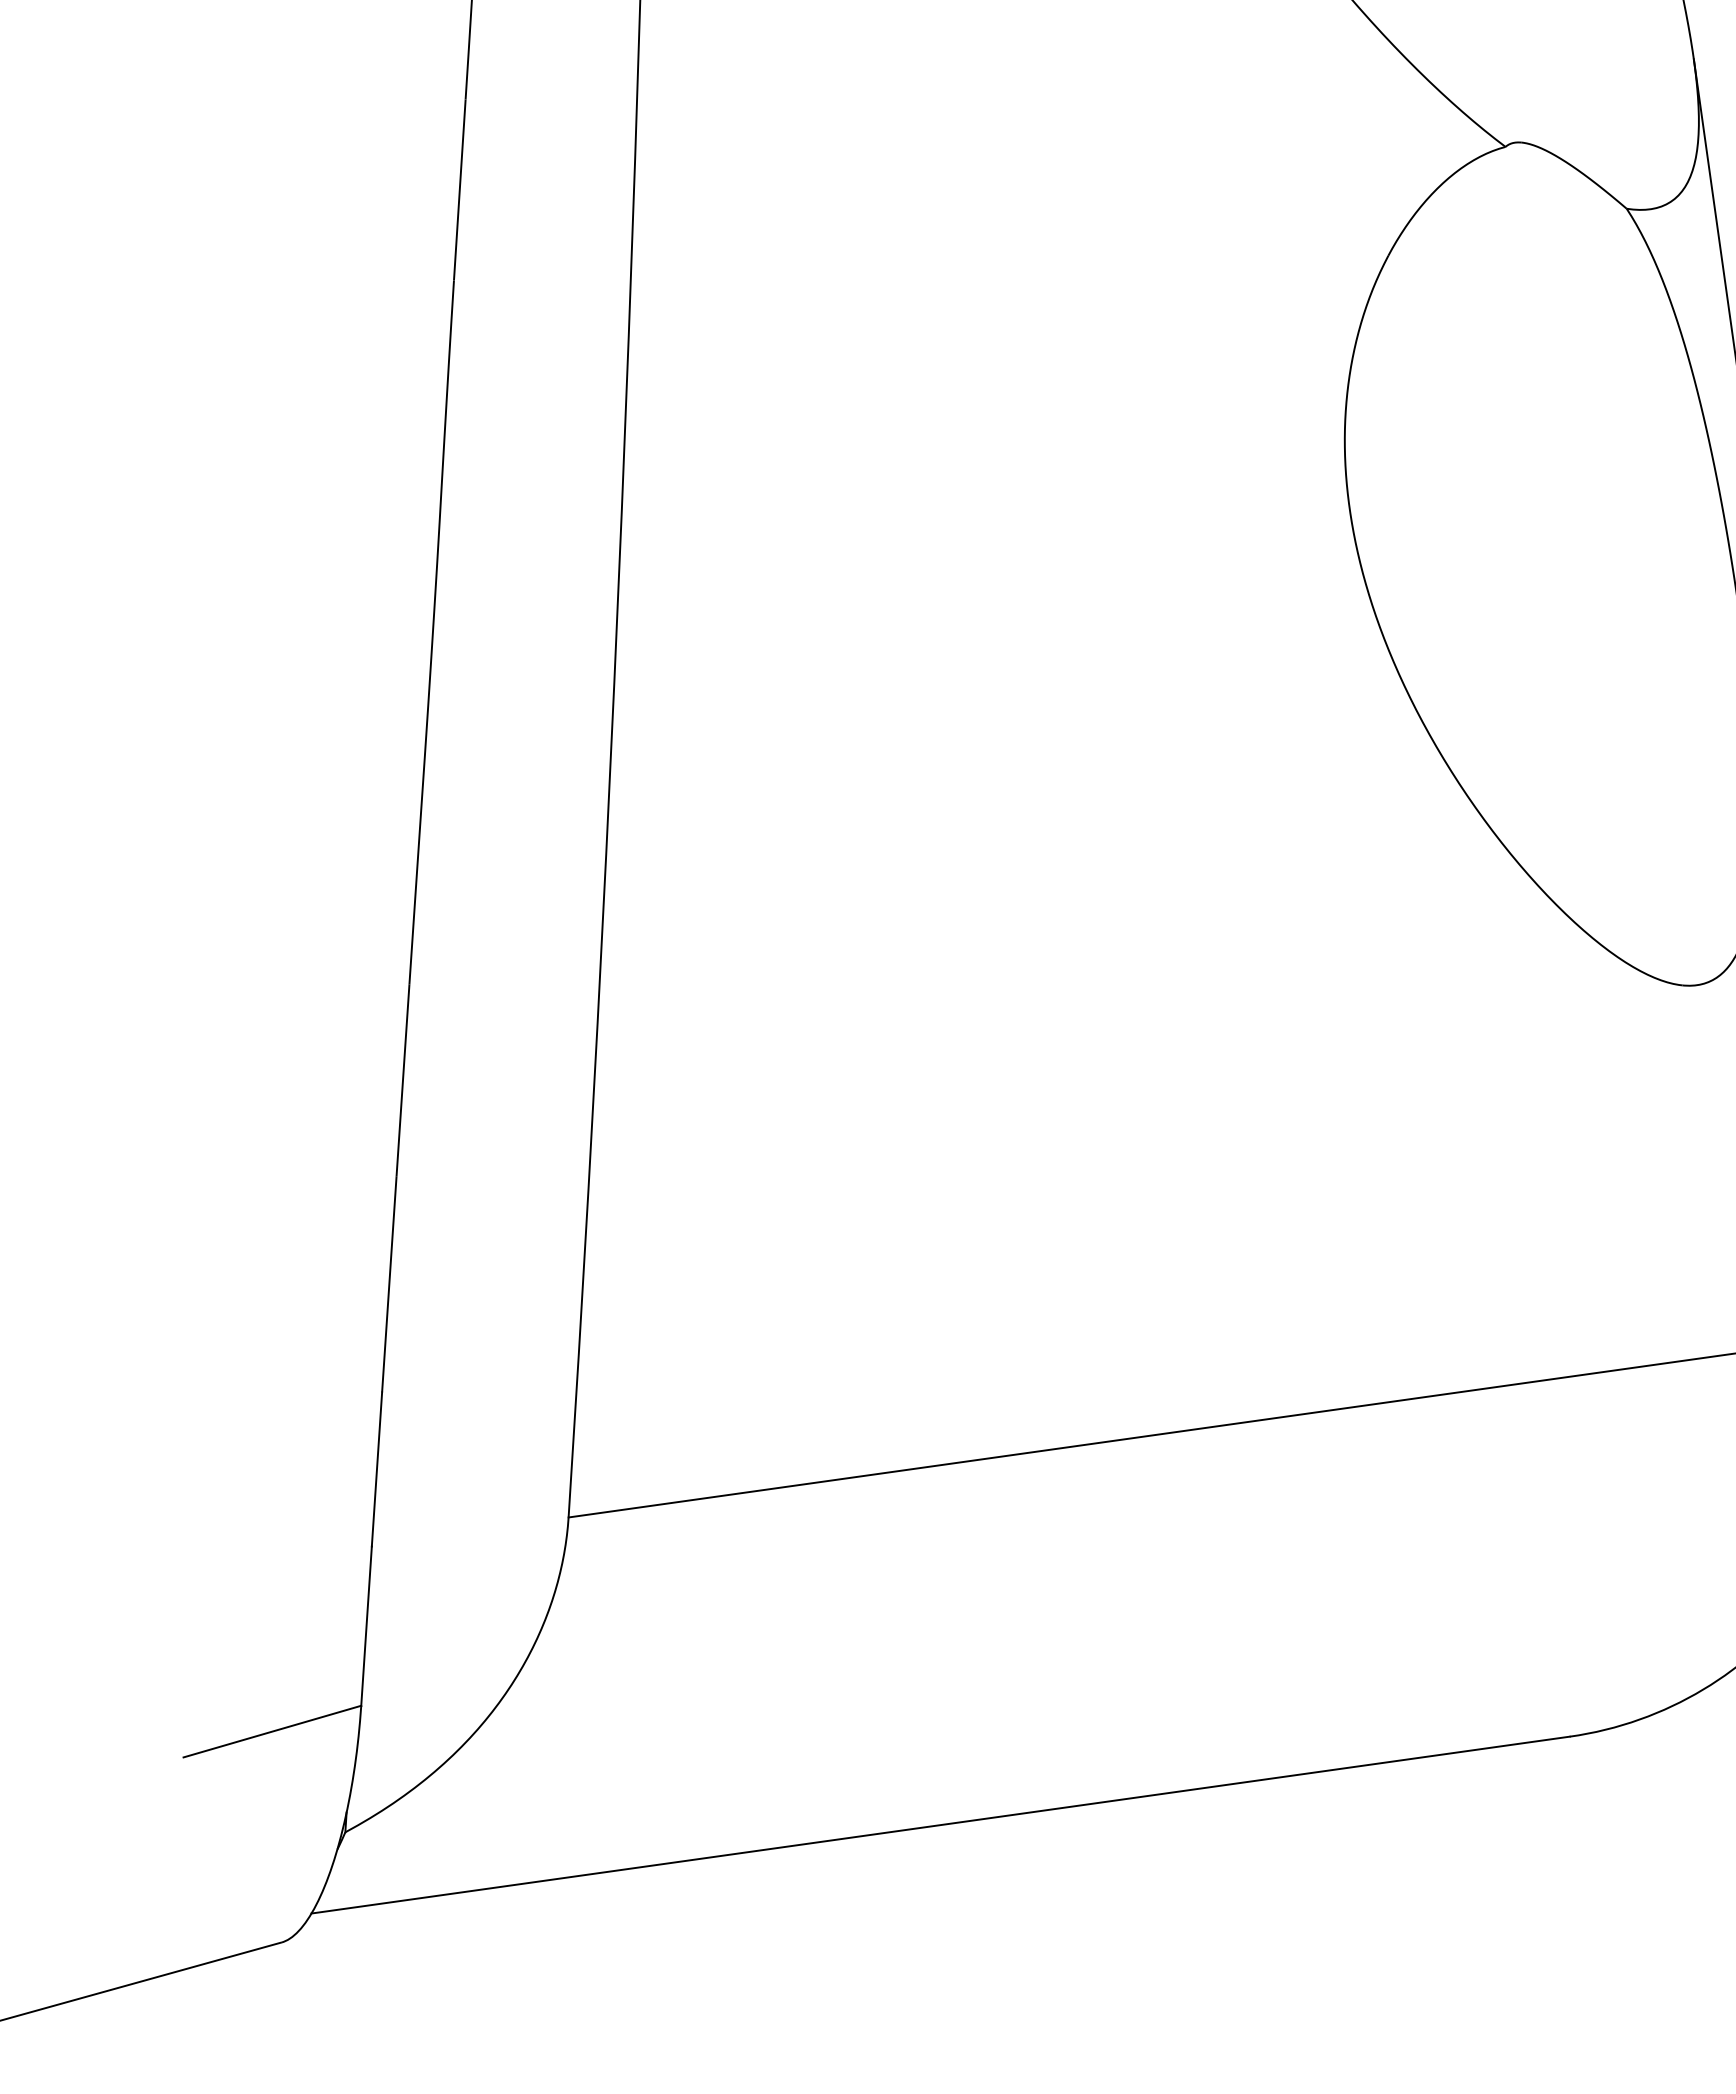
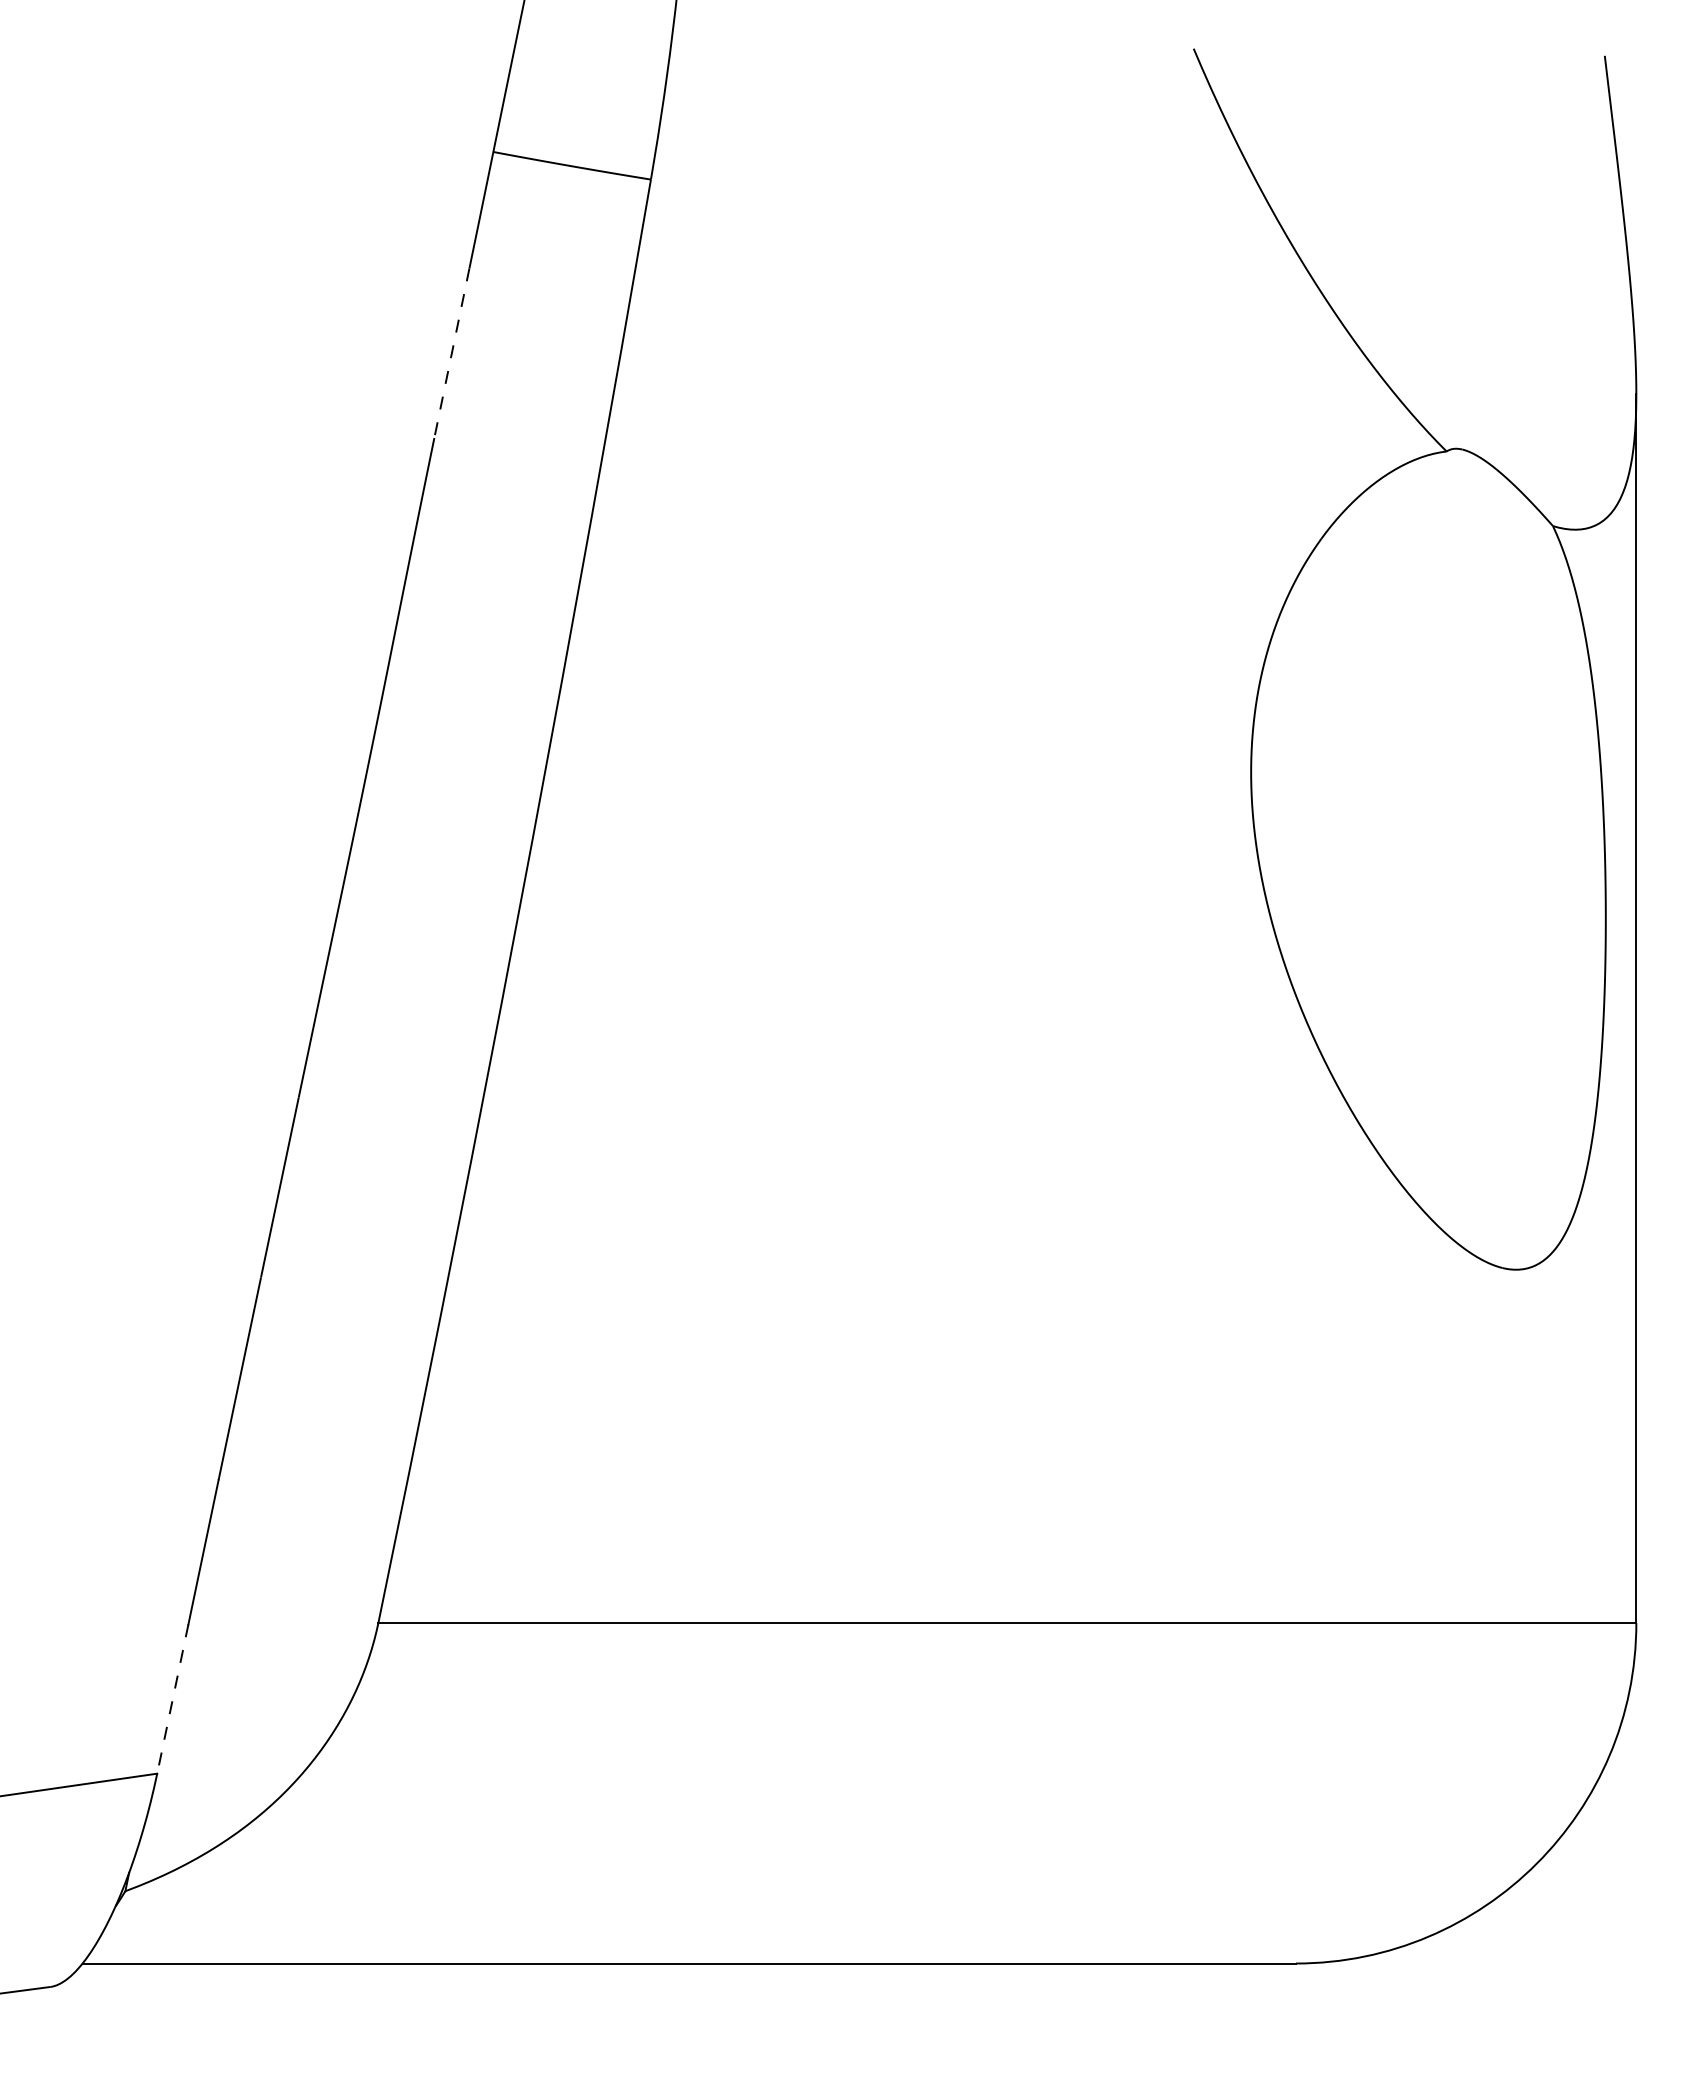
line: (459, 191) -> (451, 354), solid -> dashed
line: (366, 1626) -> (172, 1699), solid -> dashed

